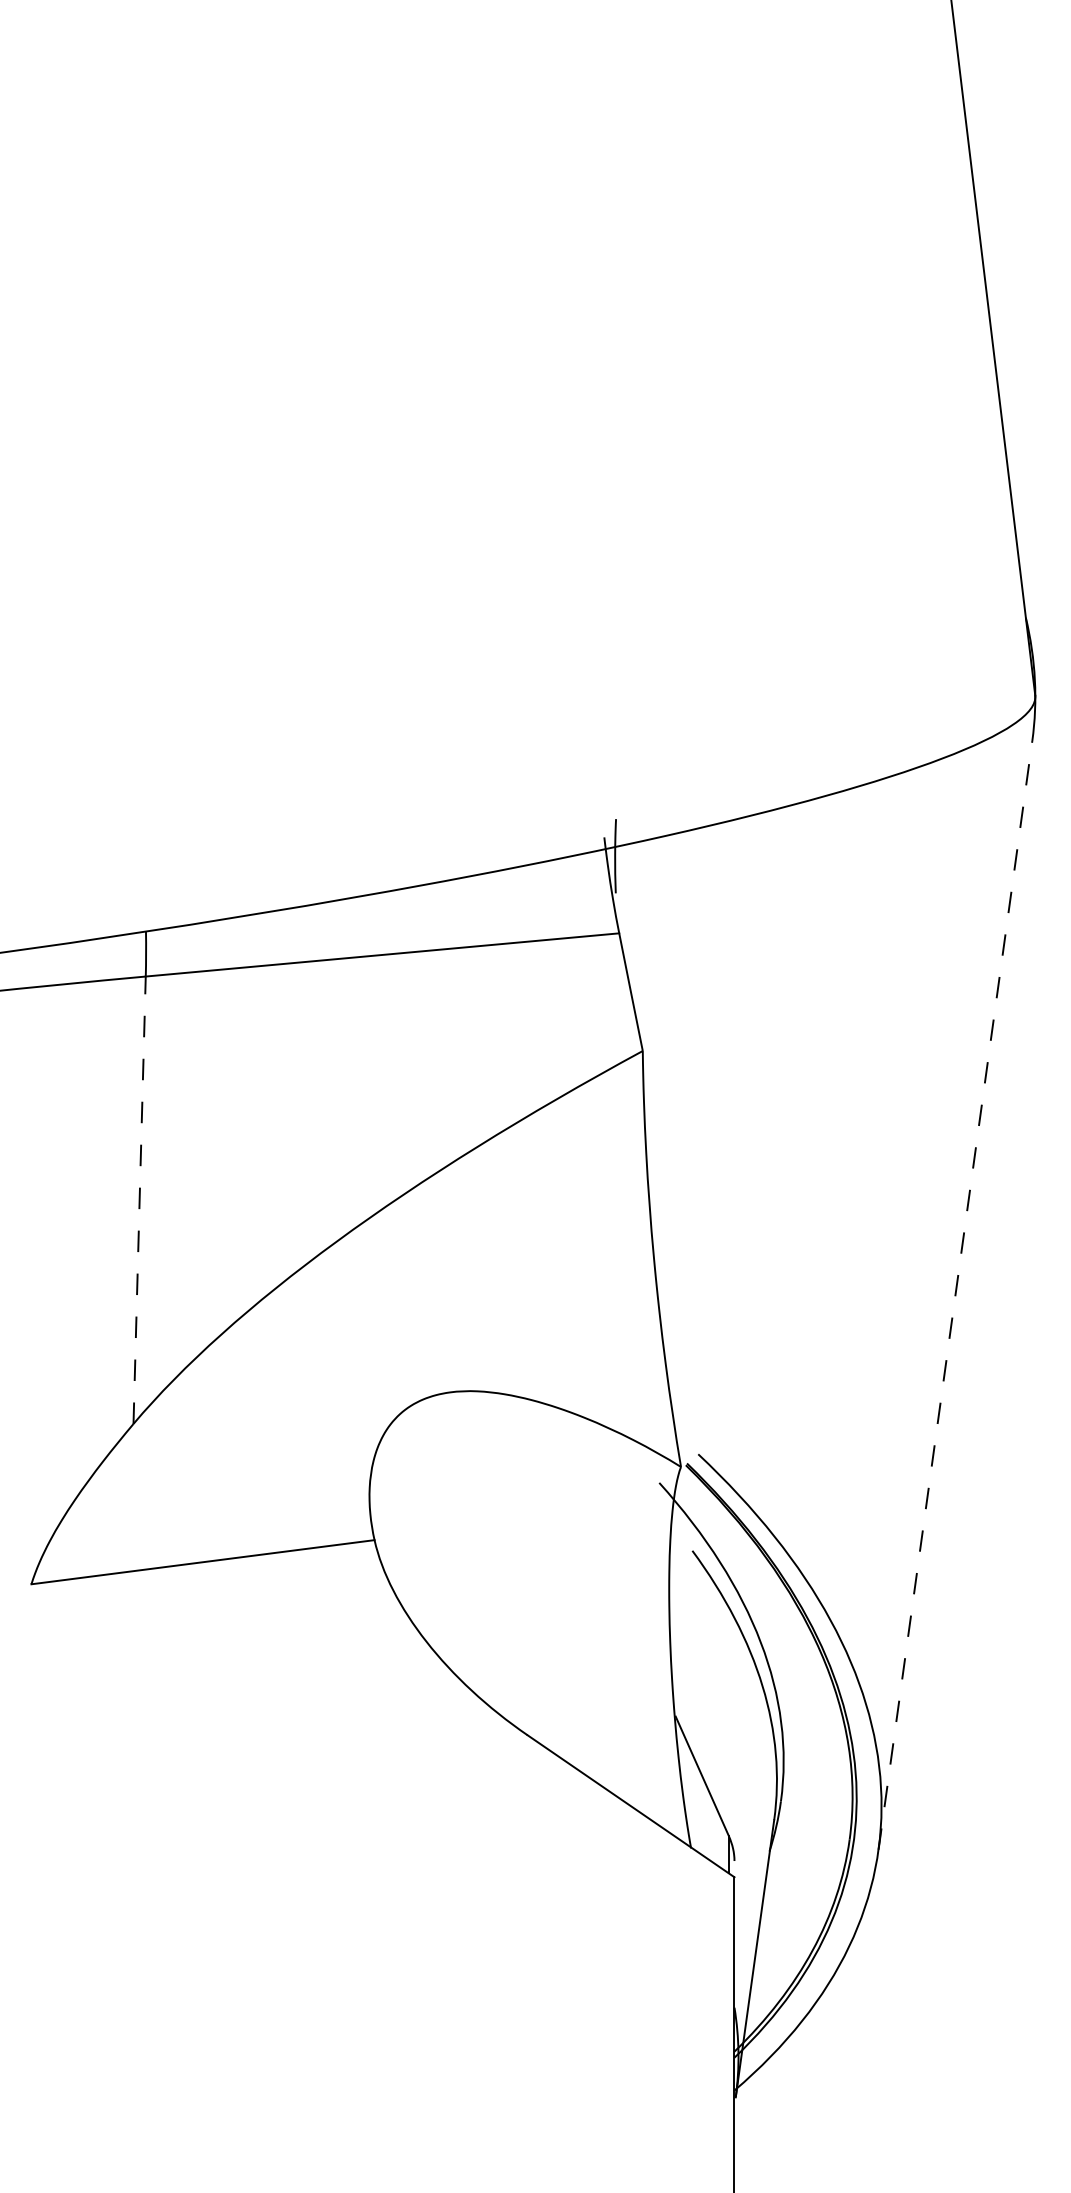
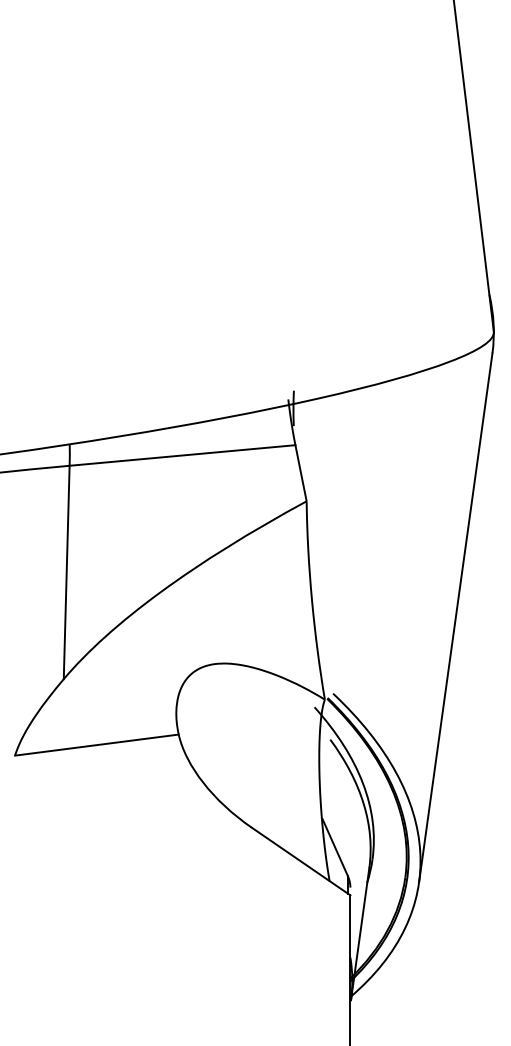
line: (139, 1200) -> (66, 572), dashed -> solid
line: (954, 1294) -> (455, 617), dashed -> solid

